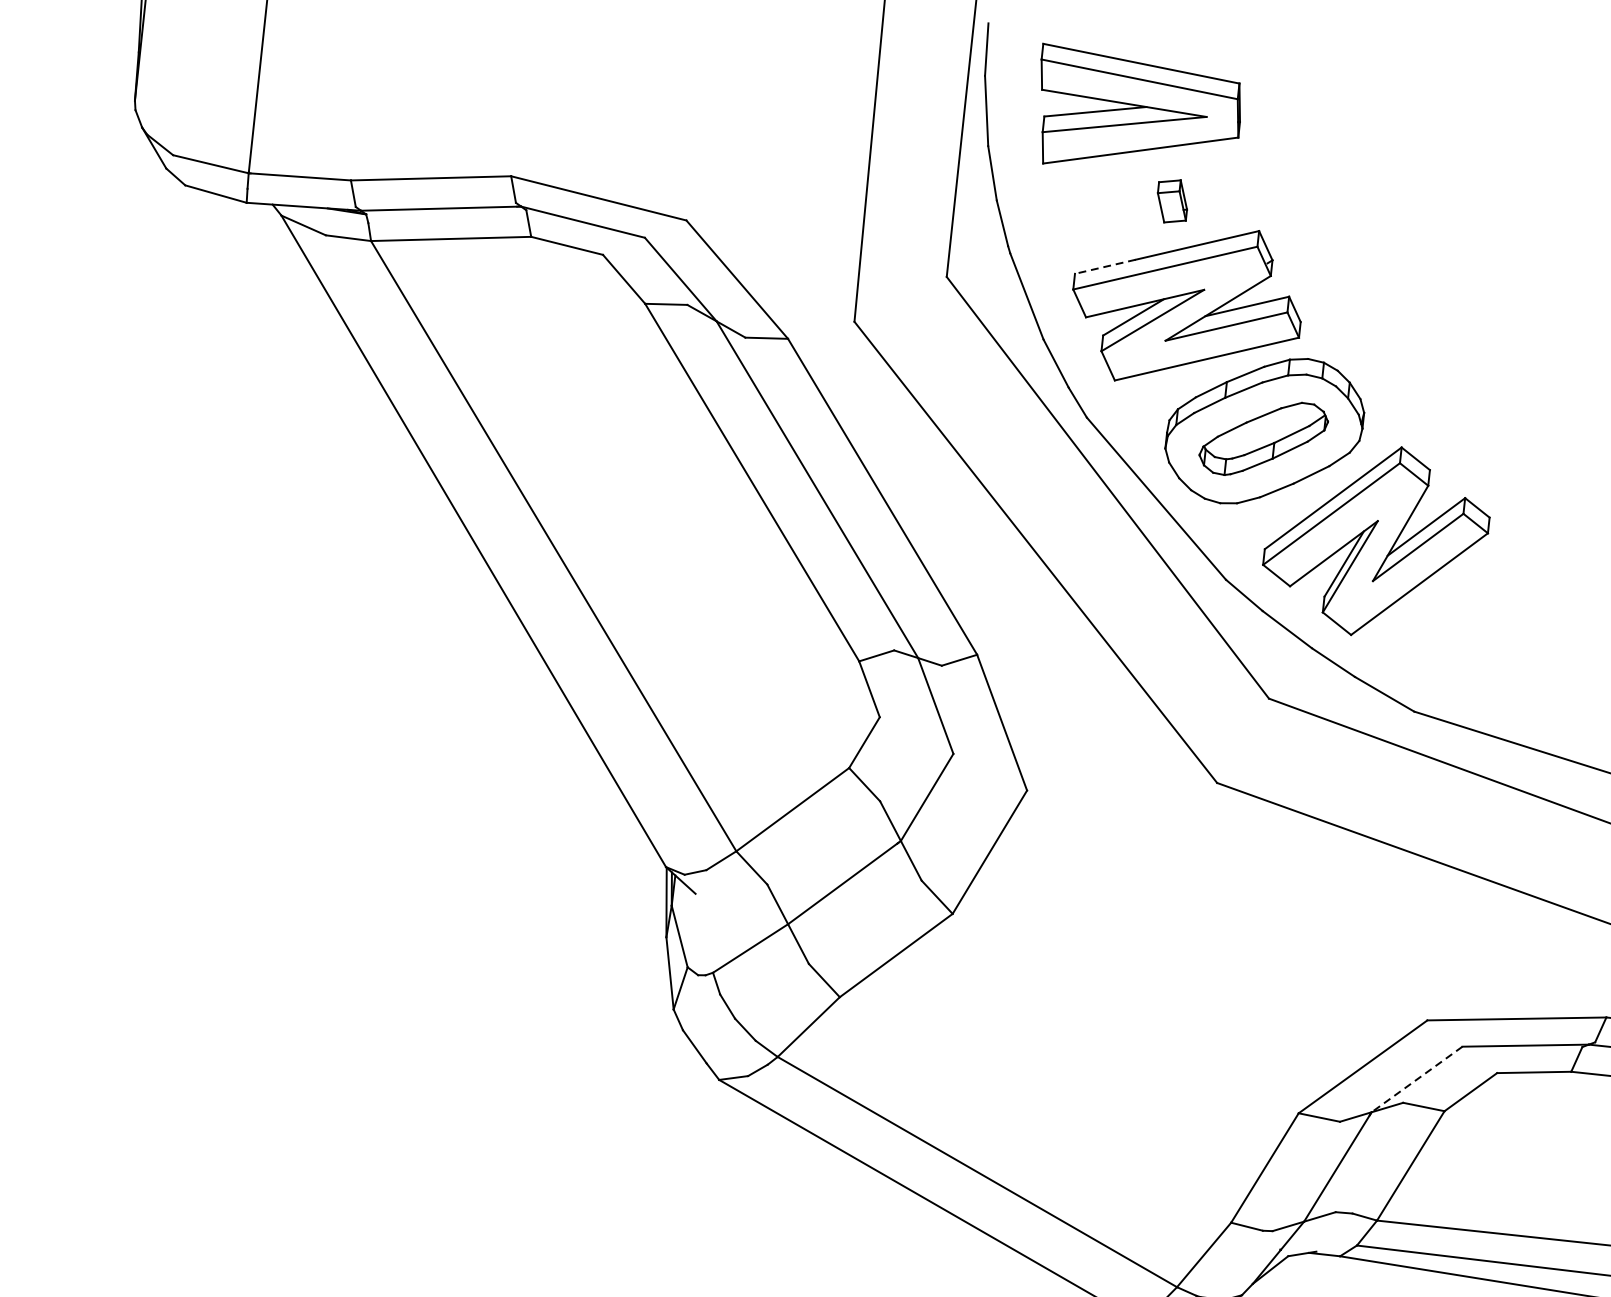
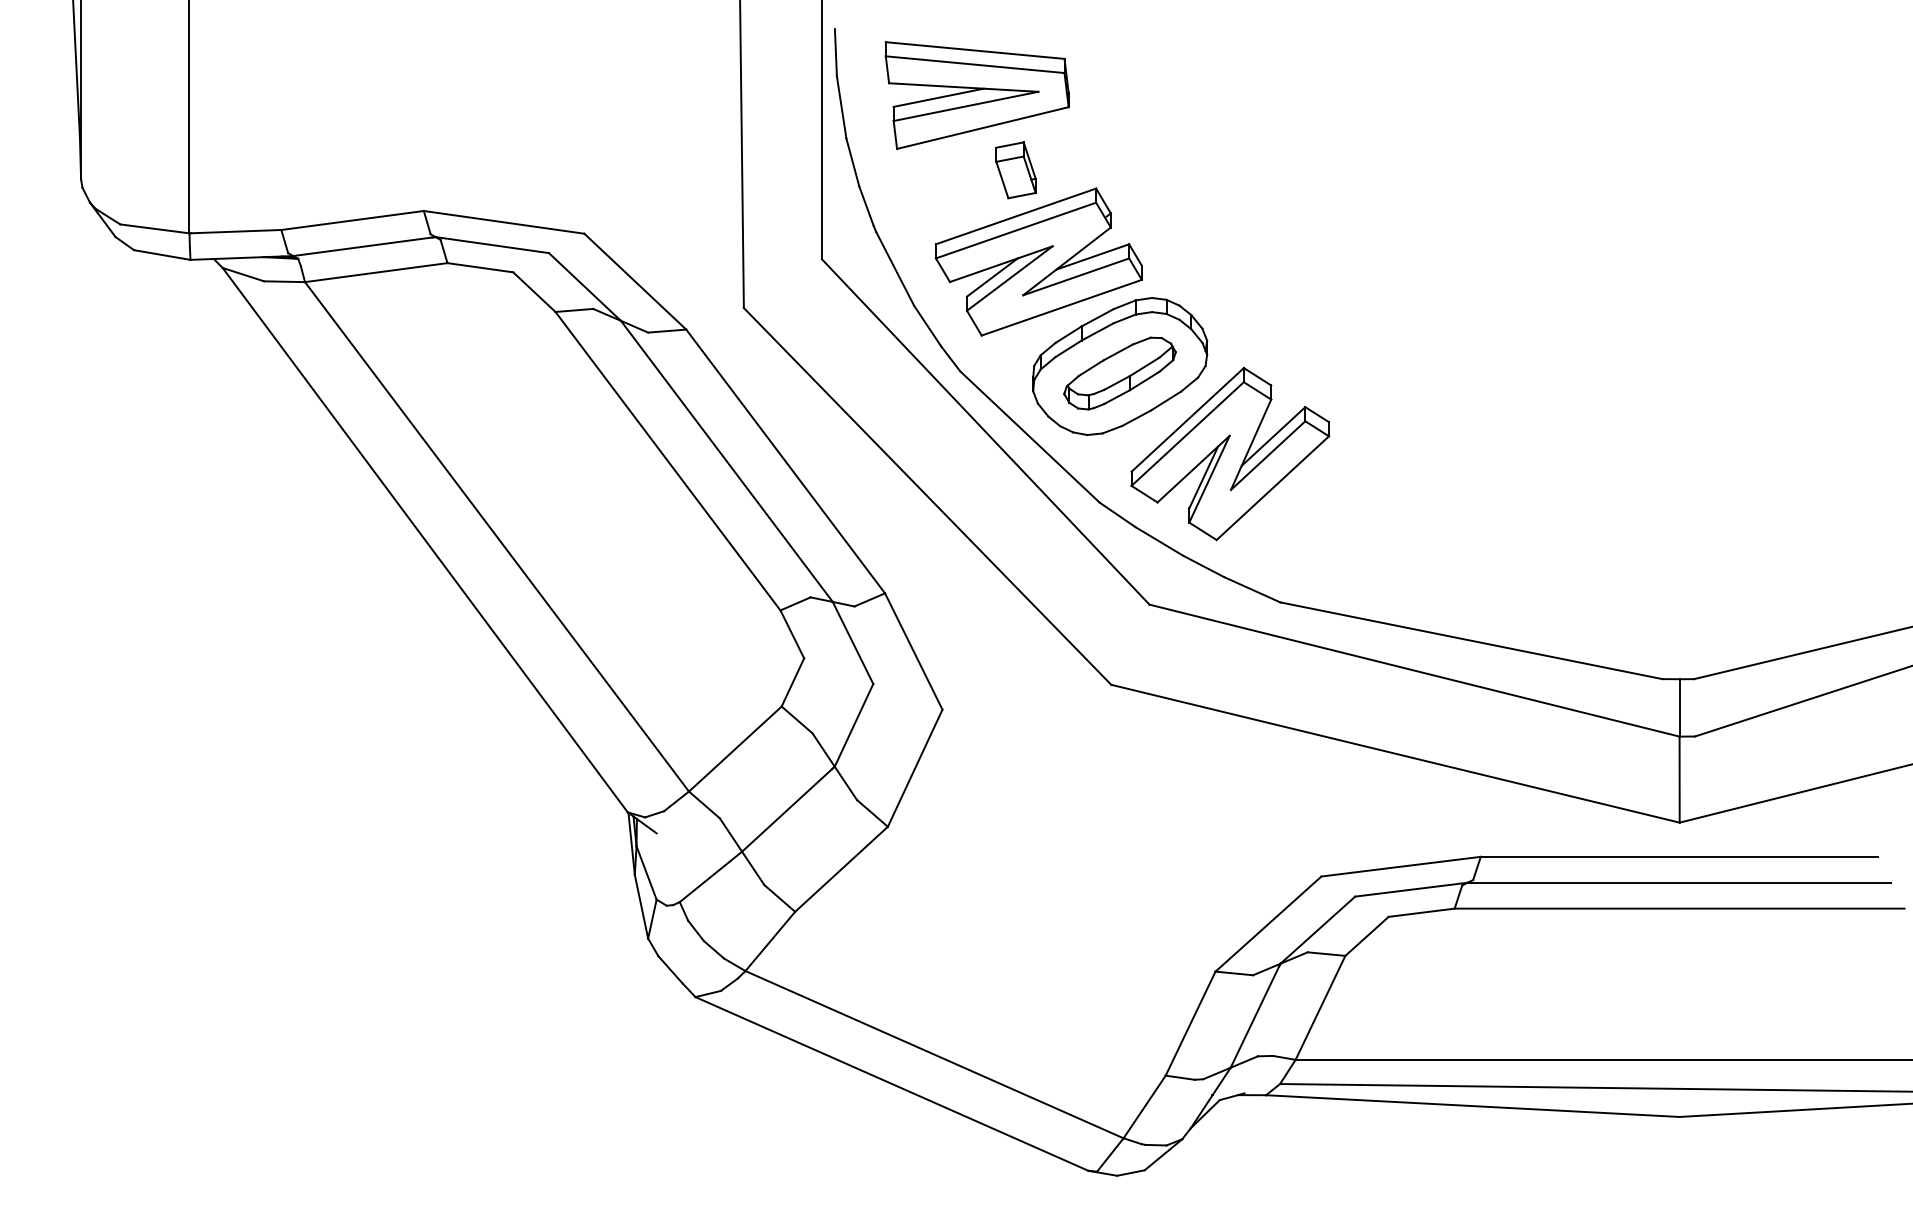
part: (1171, 201) -> (1015, 170), size x1.43
line: (1105, 267) -> (962, 235), dashed -> solid
line: (1416, 1079) -> (1317, 930), dashed -> solid

